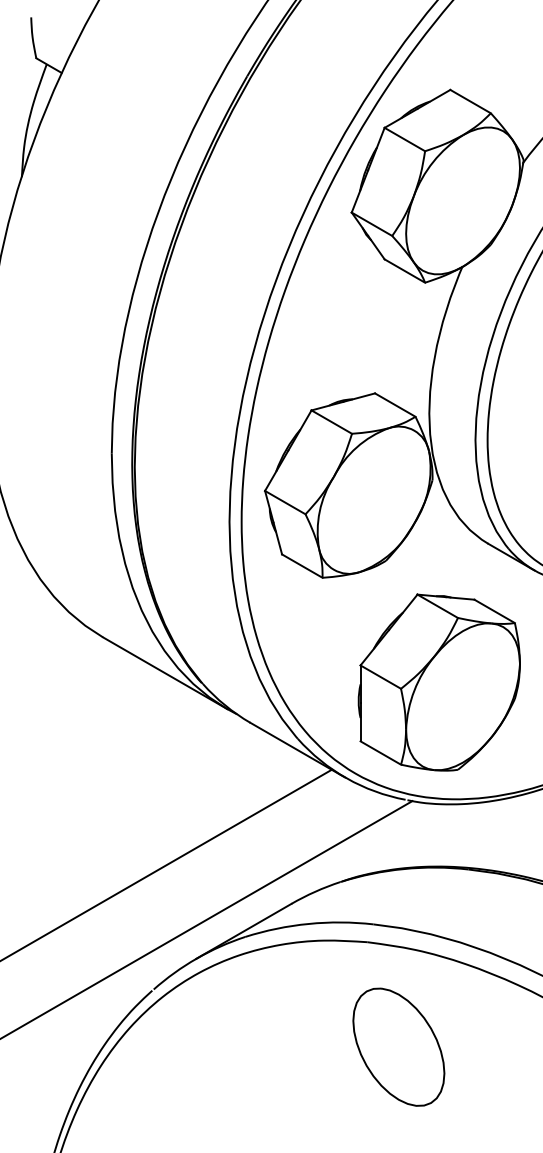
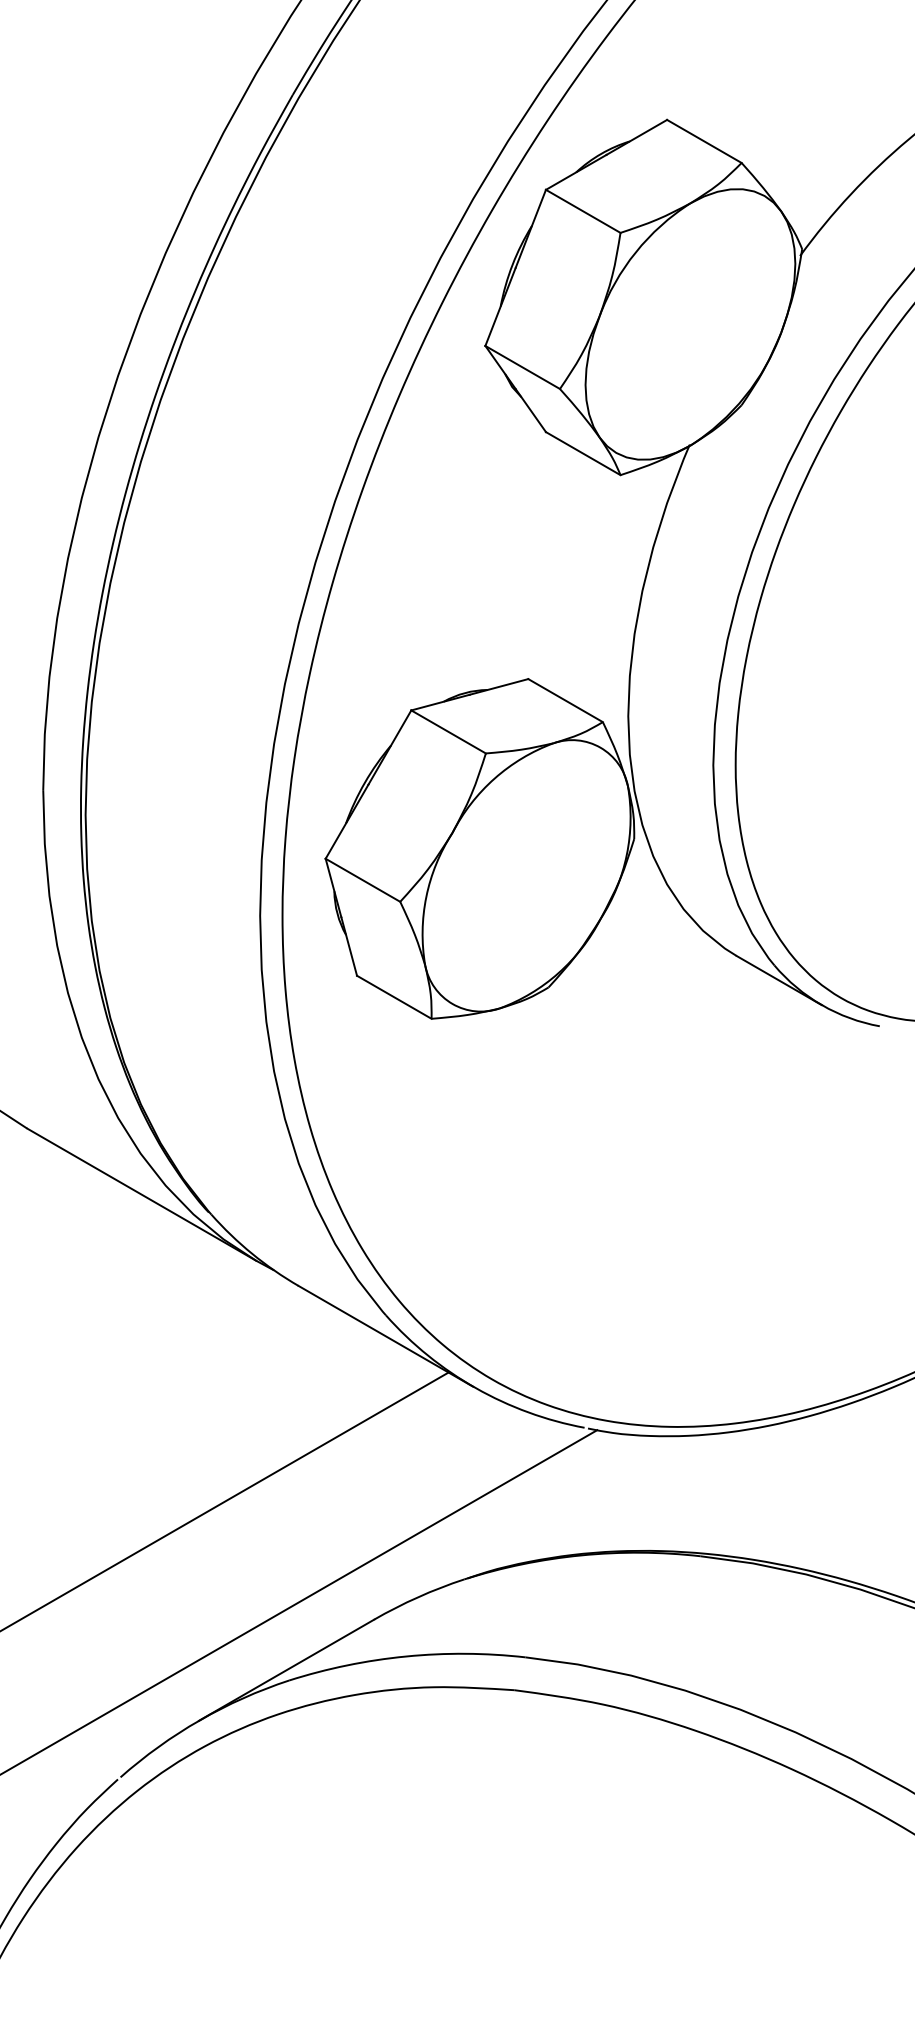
part: (438, 682) -> (645, 1211), removed
part: (398, 1046) -> (571, 1882), removed

